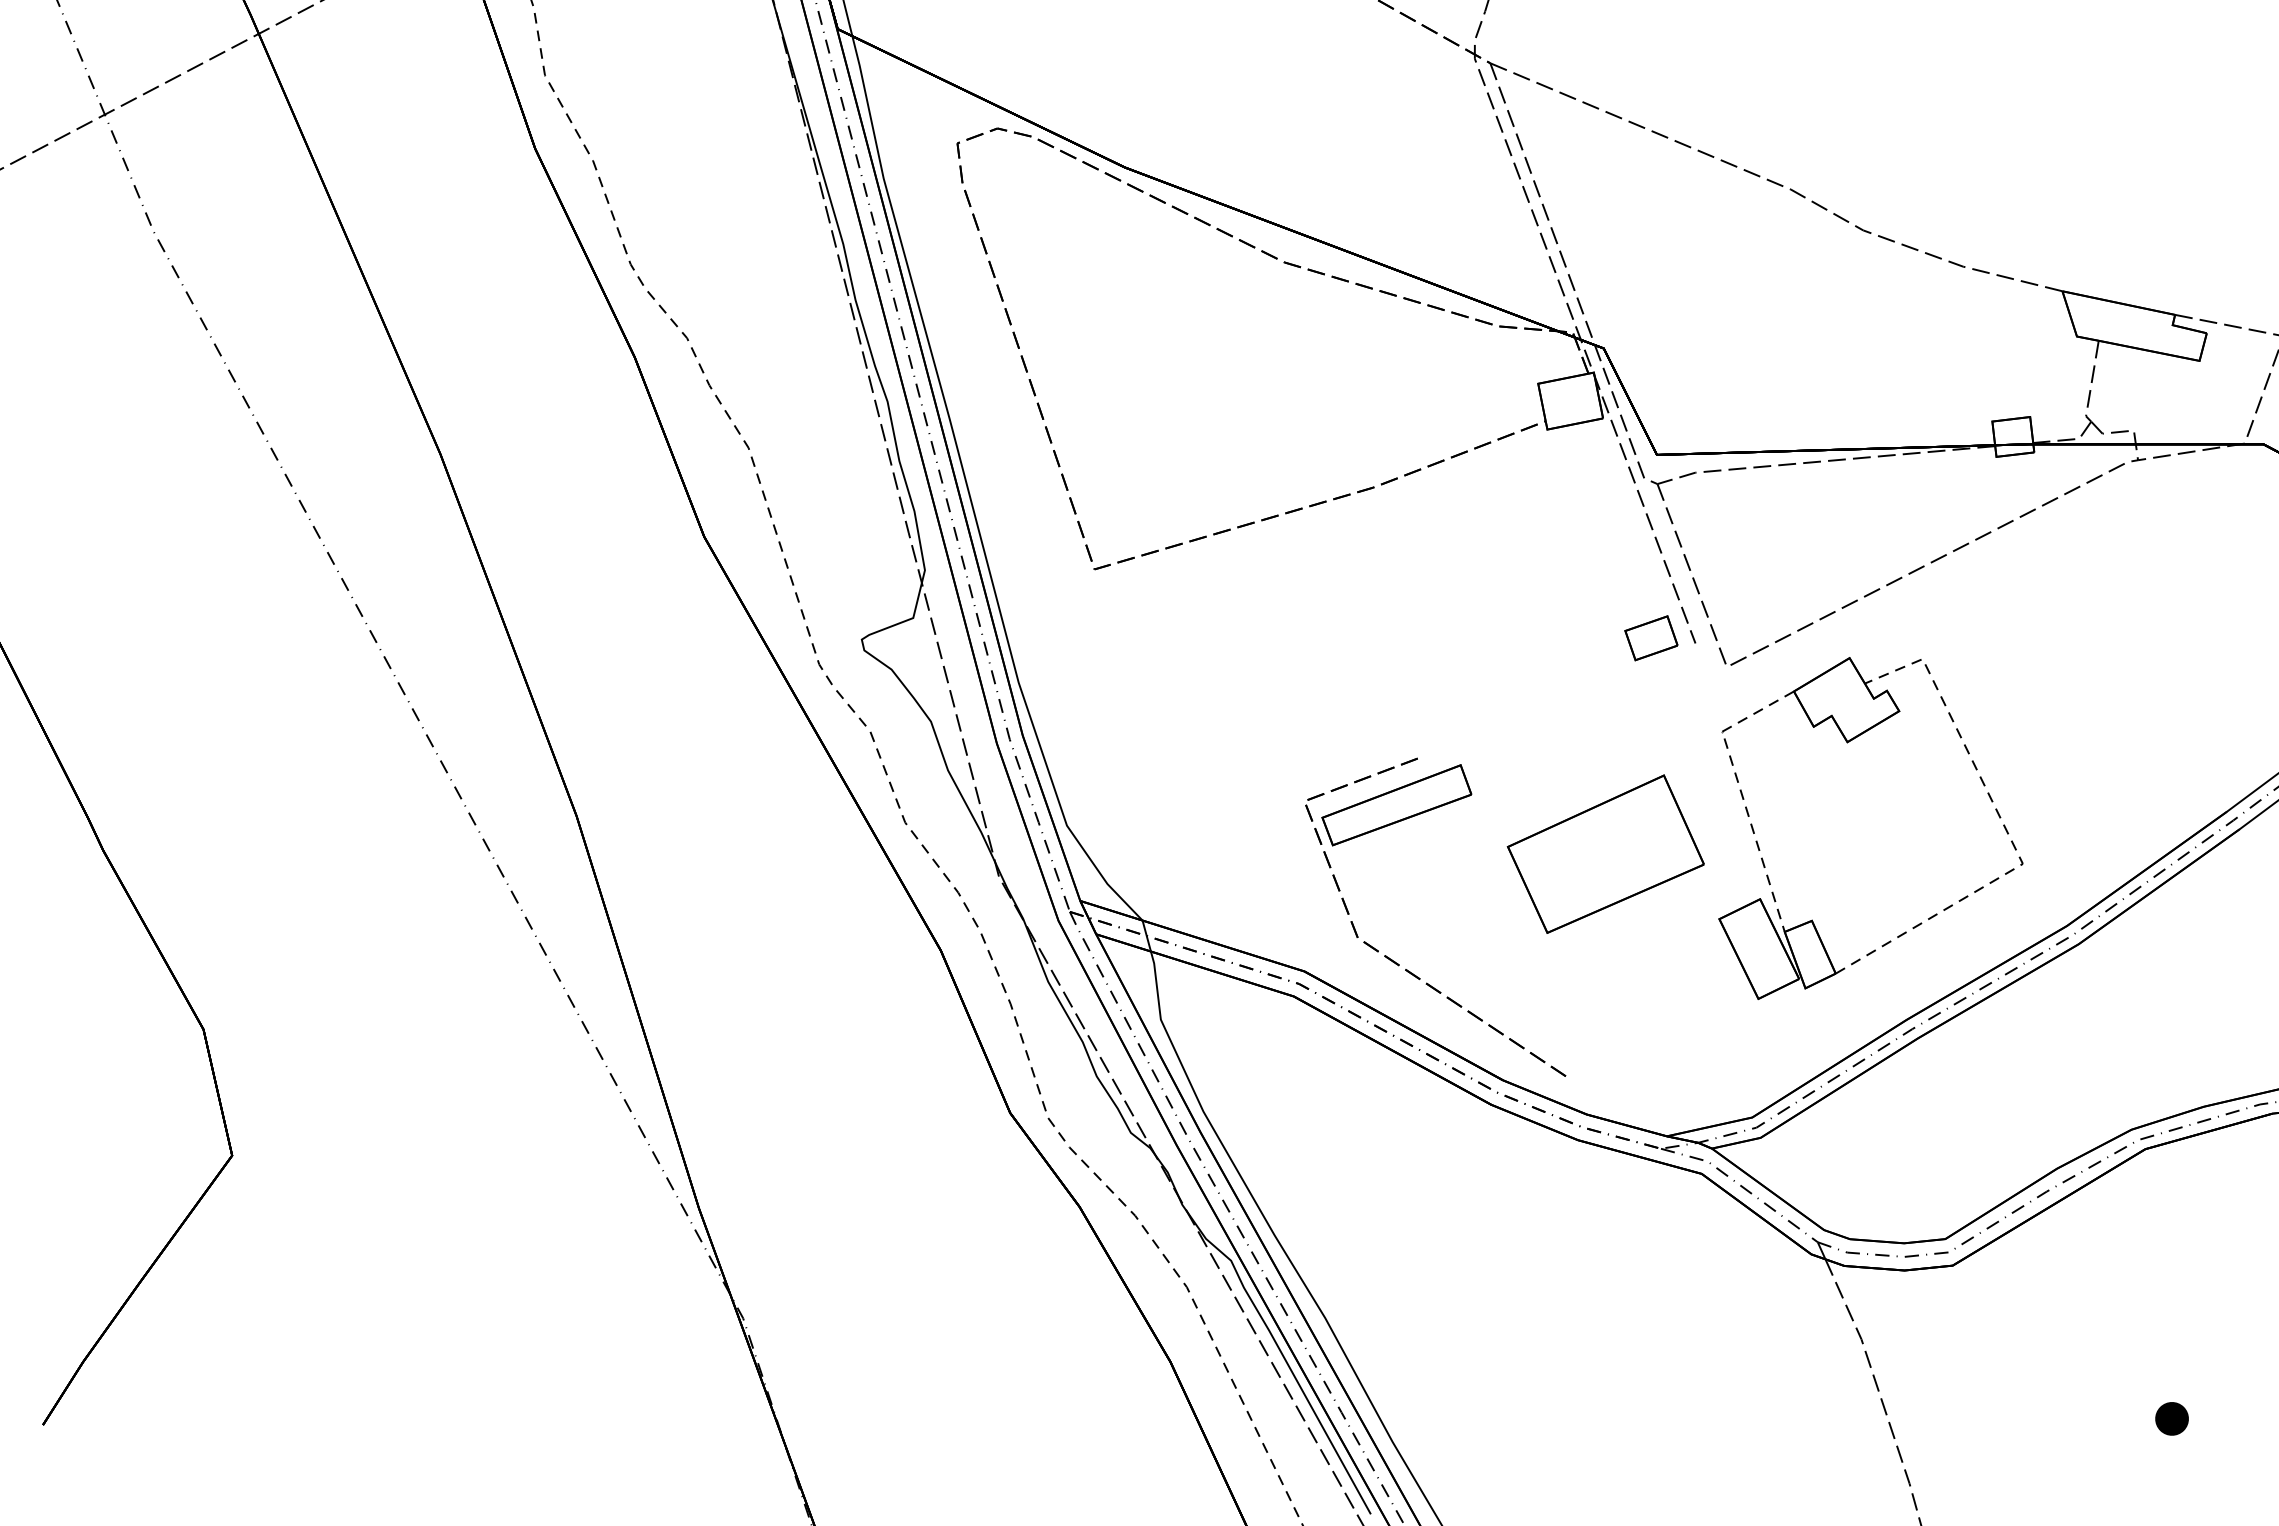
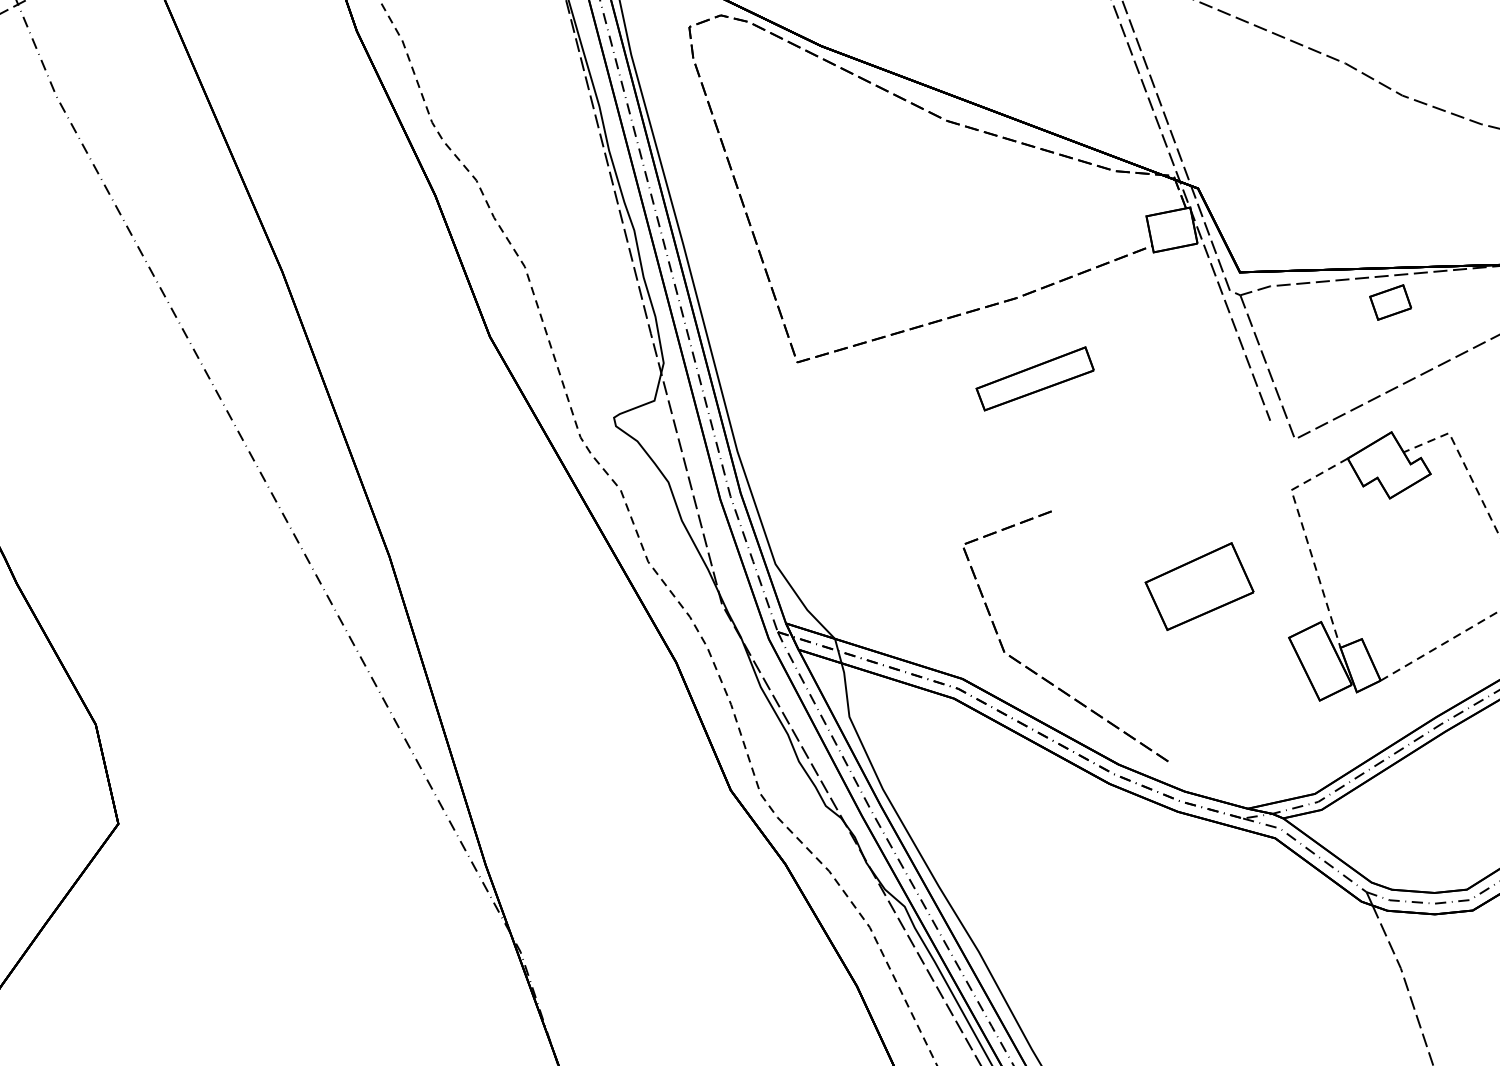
part: (1651, 638) -> (1390, 302), moved
part: (1396, 805) -> (1034, 379), moved
part: (1605, 853) -> (1199, 586), size x0.7

